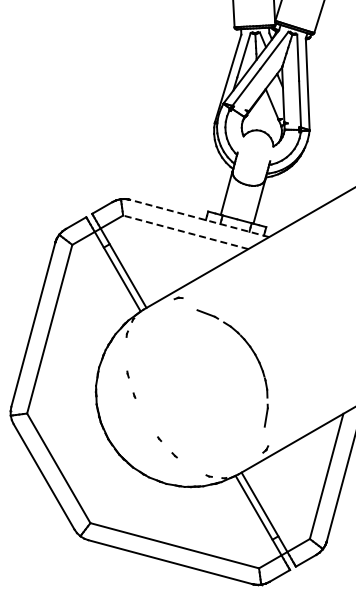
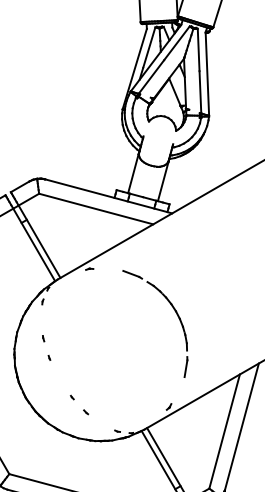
line: (199, 218) -> (108, 196), dashed -> solid
line: (185, 232) -> (95, 209), dashed -> solid
part: (255, 357) -> (176, 314), moved

